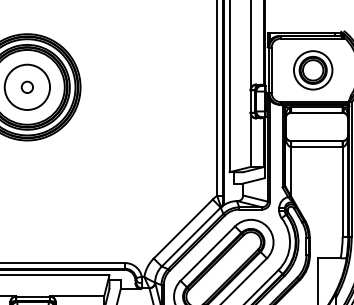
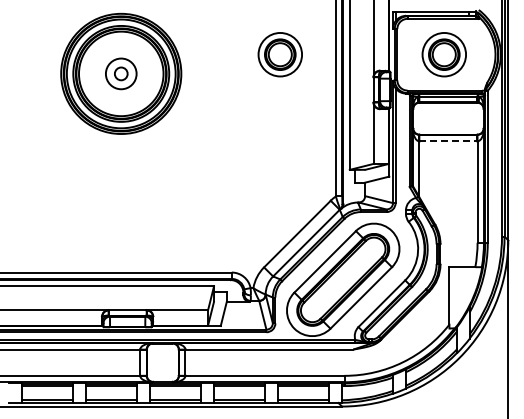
part: (167, 70) -> (279, 54), added
circle: (26, 86) -> (120, 73), size x0.6
line: (316, 147) -> (448, 141), solid -> dashed

